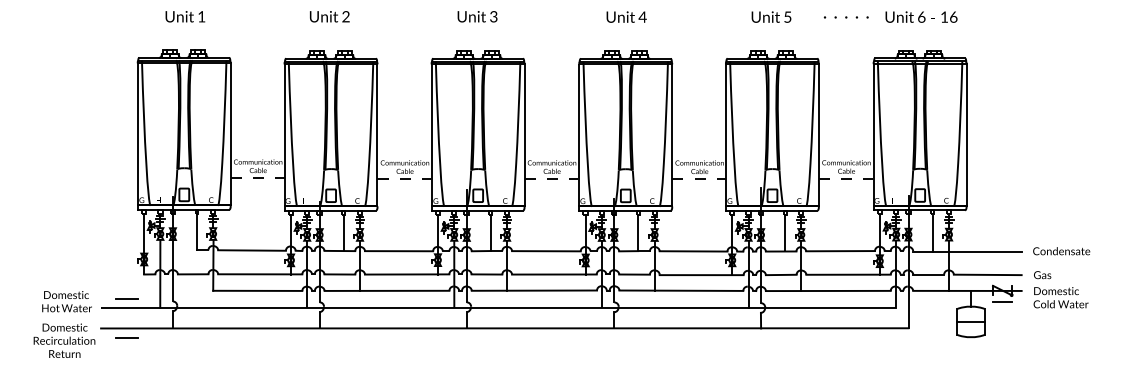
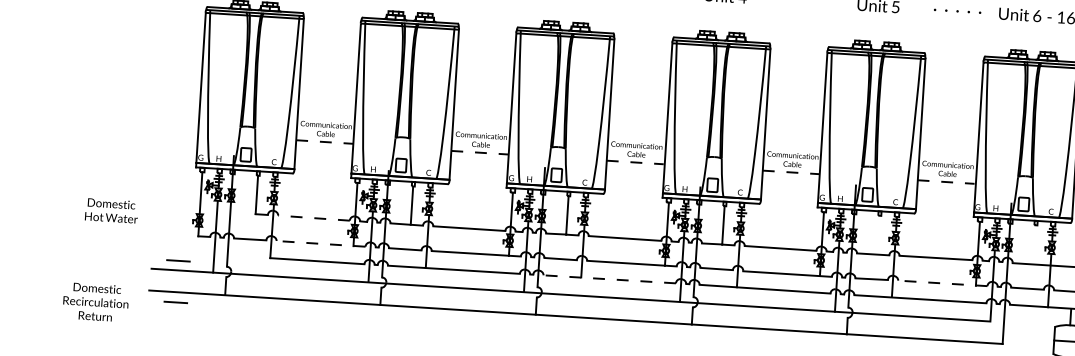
line: (785, 233) -> (878, 235), removed
line: (933, 233) -> (1035, 245), removed
line: (252, 250) -> (314, 218), solid -> dashed
line: (259, 274) -> (320, 243), solid -> dashed
line: (848, 274) -> (942, 283), solid -> dashed
line: (534, 290) -> (609, 279), solid -> dashed
text: (66, 301) -> (111, 210), moved
text: (64, 340) -> (95, 302), moved

